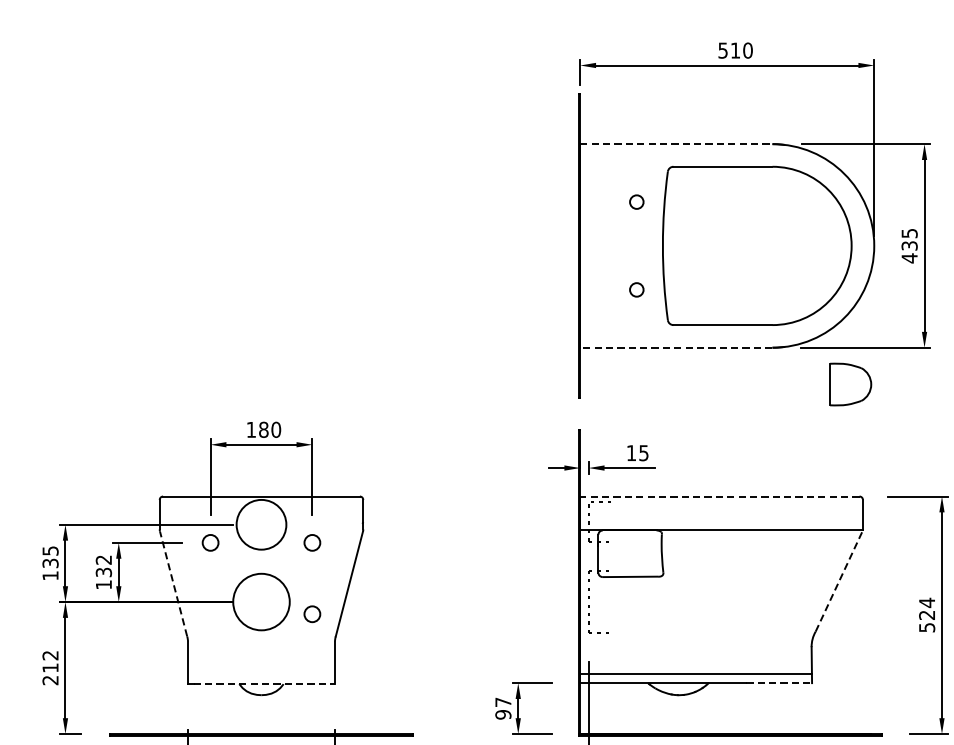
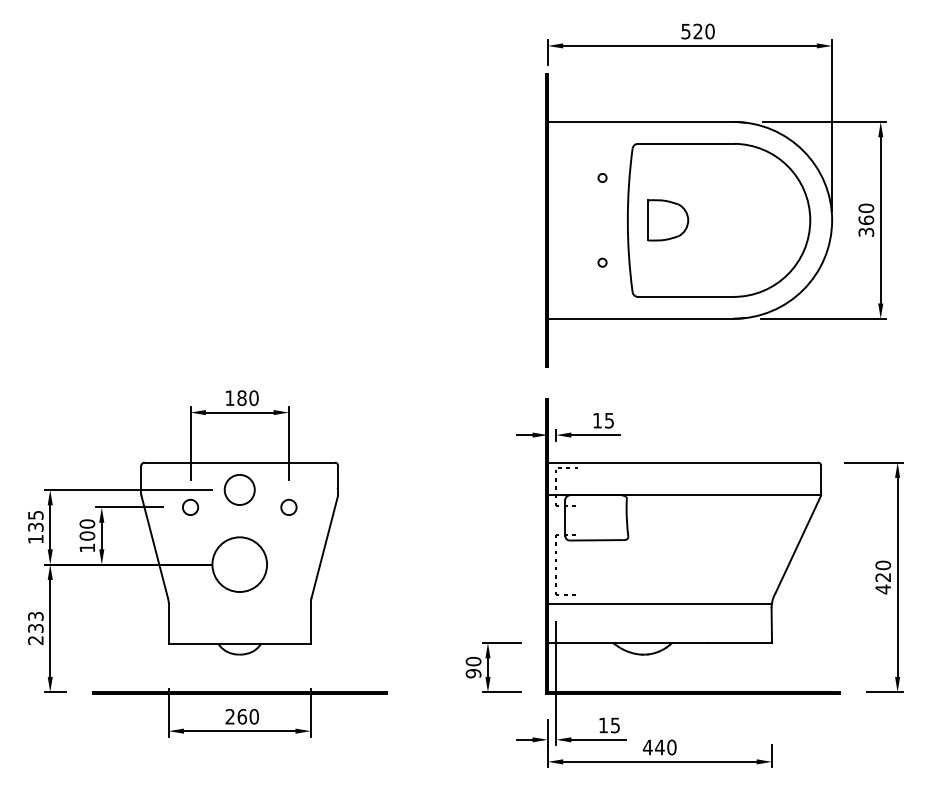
text: (734, 50) -> (697, 31), 510 -> 520
line: (676, 143) -> (640, 121), dashed -> solid
circle: (636, 201) -> (602, 177), size x0.62
text: (909, 246) -> (866, 220), 435 -> 360
circle: (636, 289) -> (602, 262), size x0.62
line: (676, 347) -> (640, 318), dashed -> solid
part: (850, 384) -> (668, 220), moved
line: (719, 496) -> (682, 462), dashed -> solid
circle: (261, 524) -> (239, 489), size x0.62
text: (104, 565) -> (87, 529), 132 -> 100
line: (839, 581) -> (798, 544), dashed -> solid
line: (173, 583) -> (154, 546), dashed -> solid
circle: (311, 613) -> (288, 575), removed
text: (927, 615) -> (883, 577), 524 -> 420
text: (50, 661) -> (35, 622), 212 -> 233
line: (695, 674) -> (659, 604), moved
line: (779, 683) -> (740, 643), dashed -> solid
line: (265, 684) -> (243, 644), dashed -> solid
text: (503, 702) -> (473, 661), 97 -> 90

